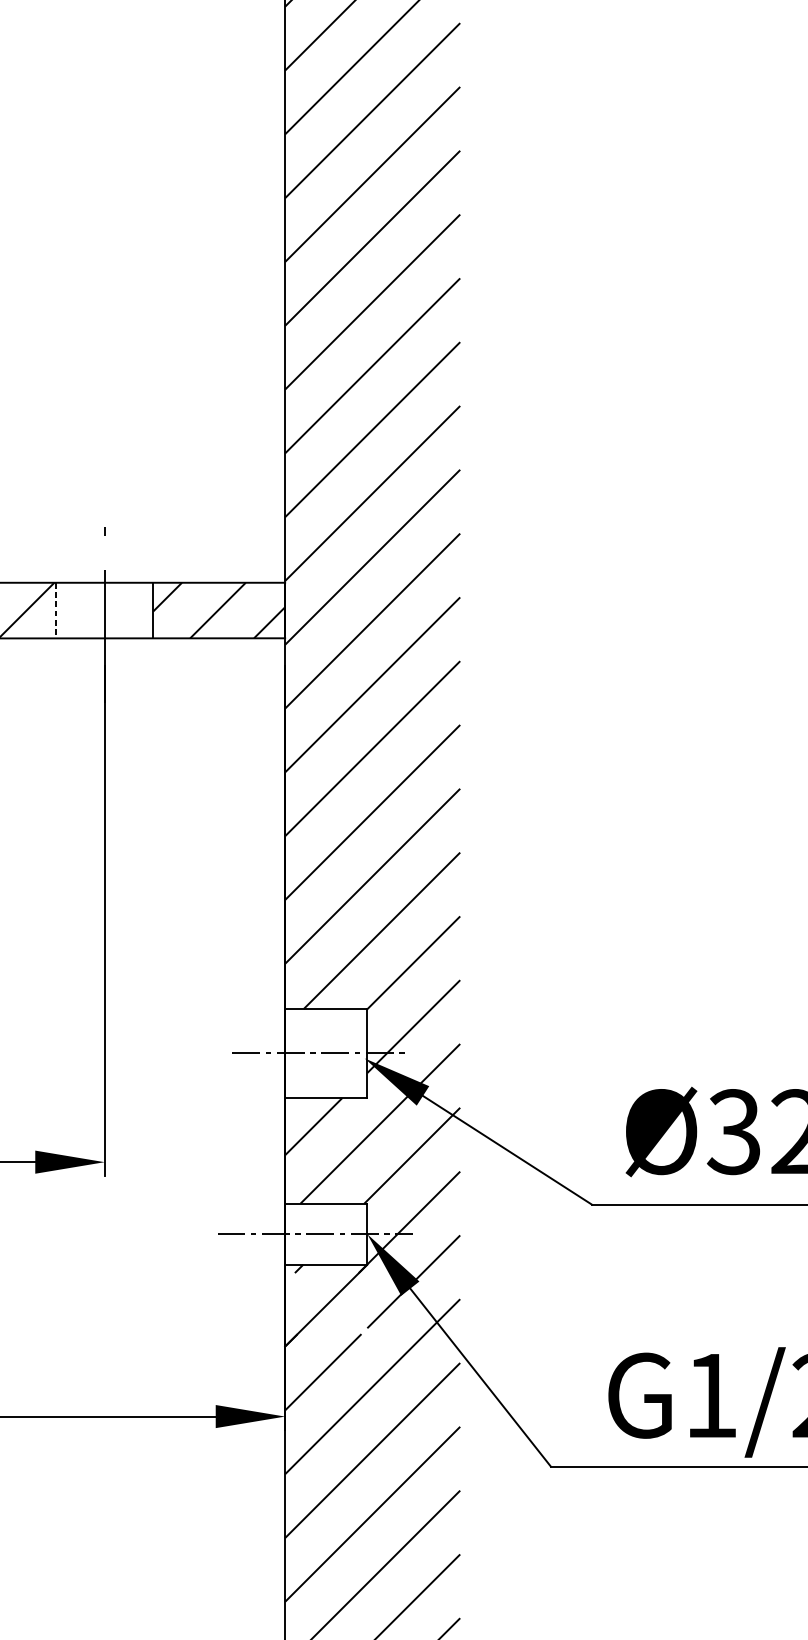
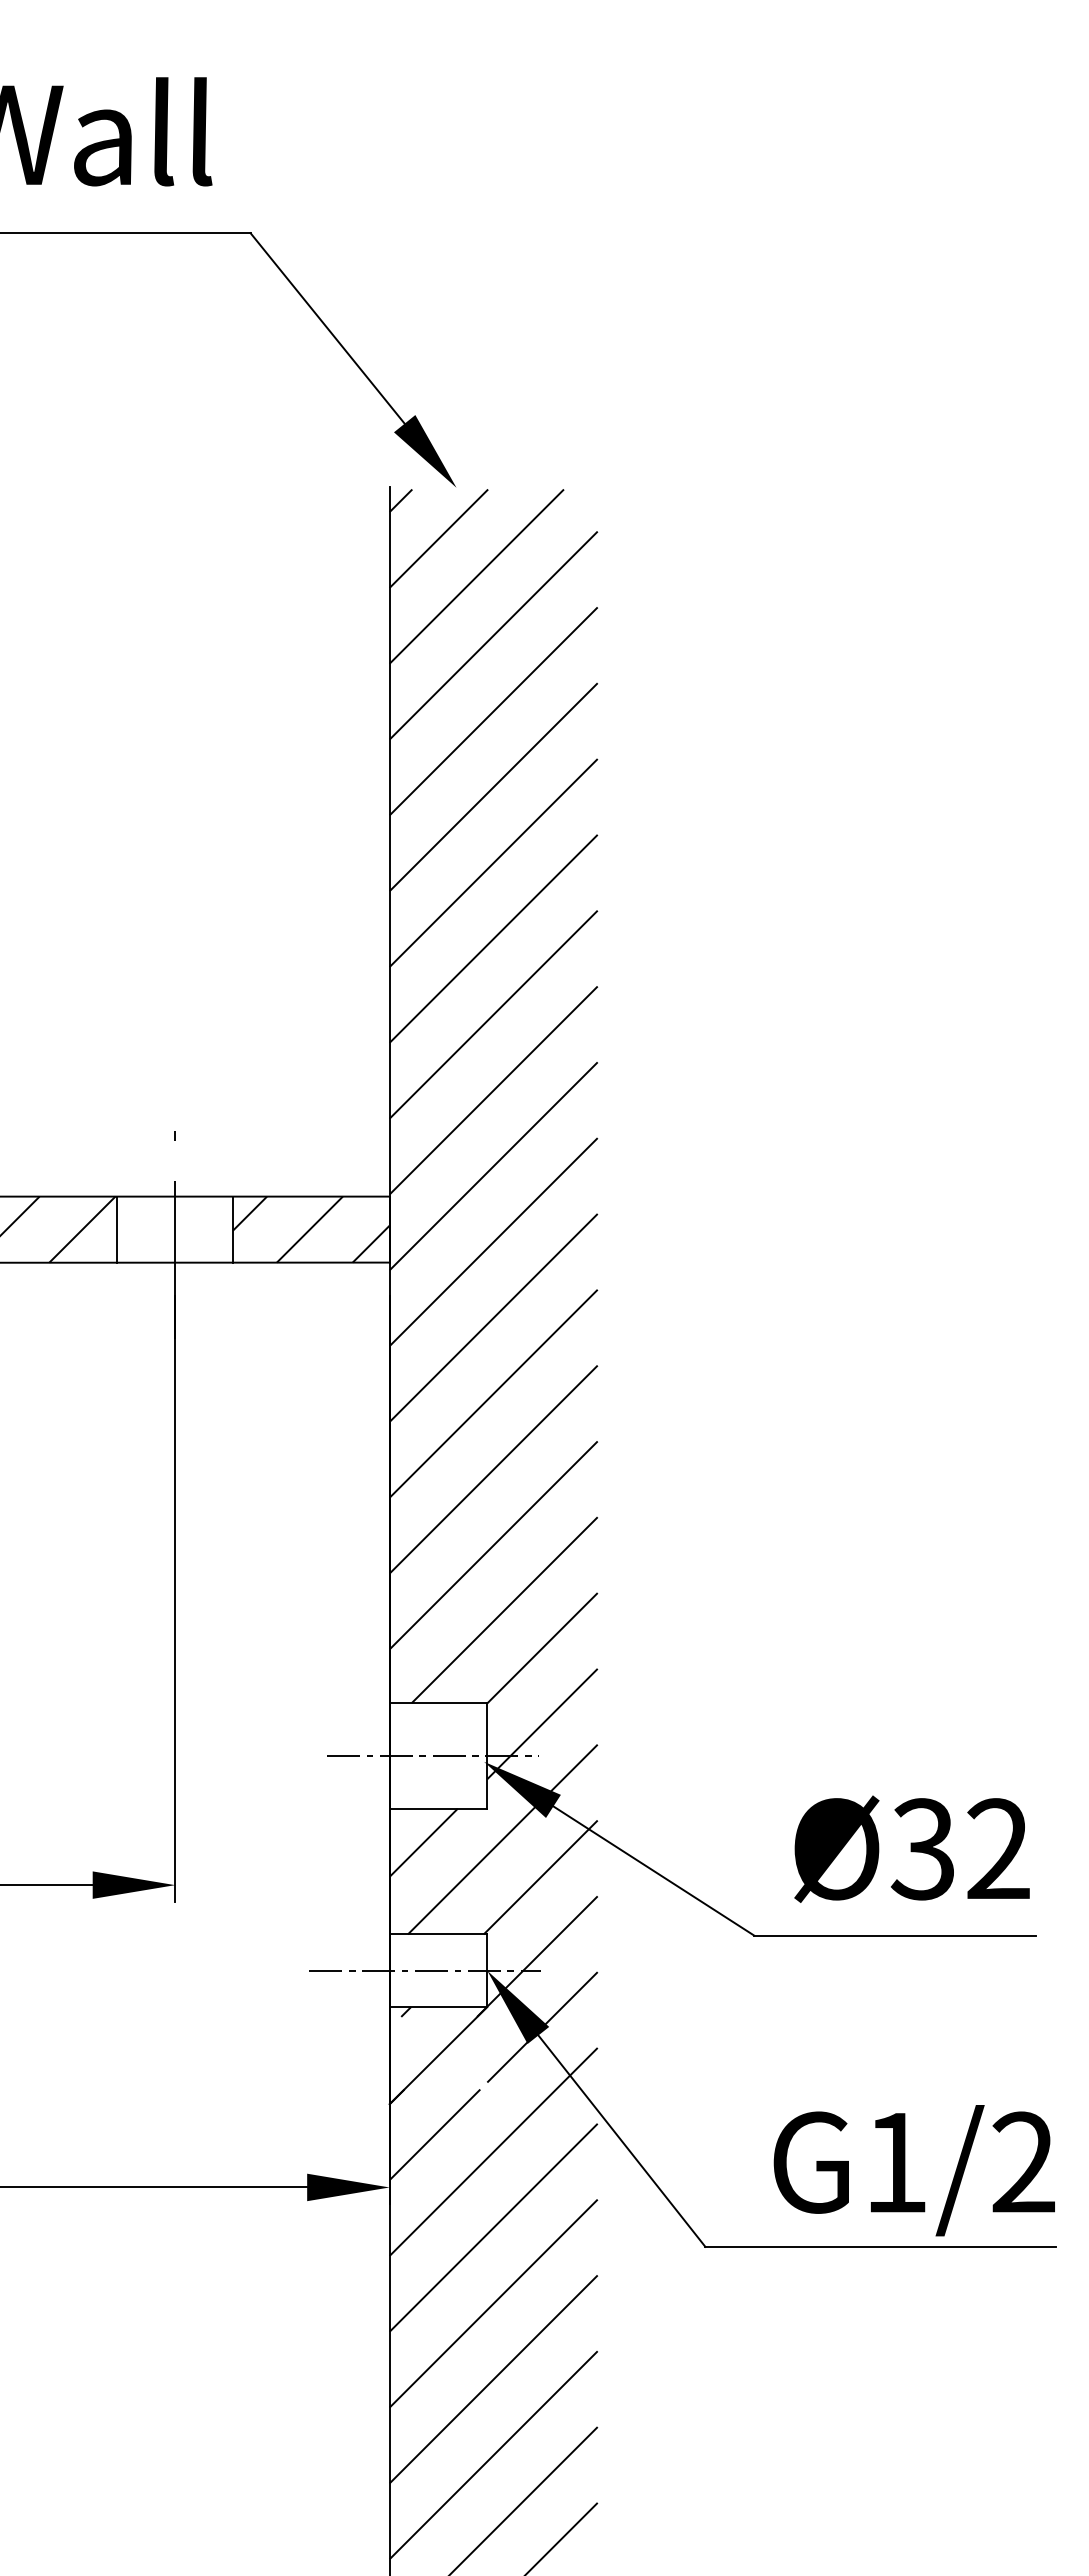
line: (56, 610) -> (117, 1229), dashed -> solid

